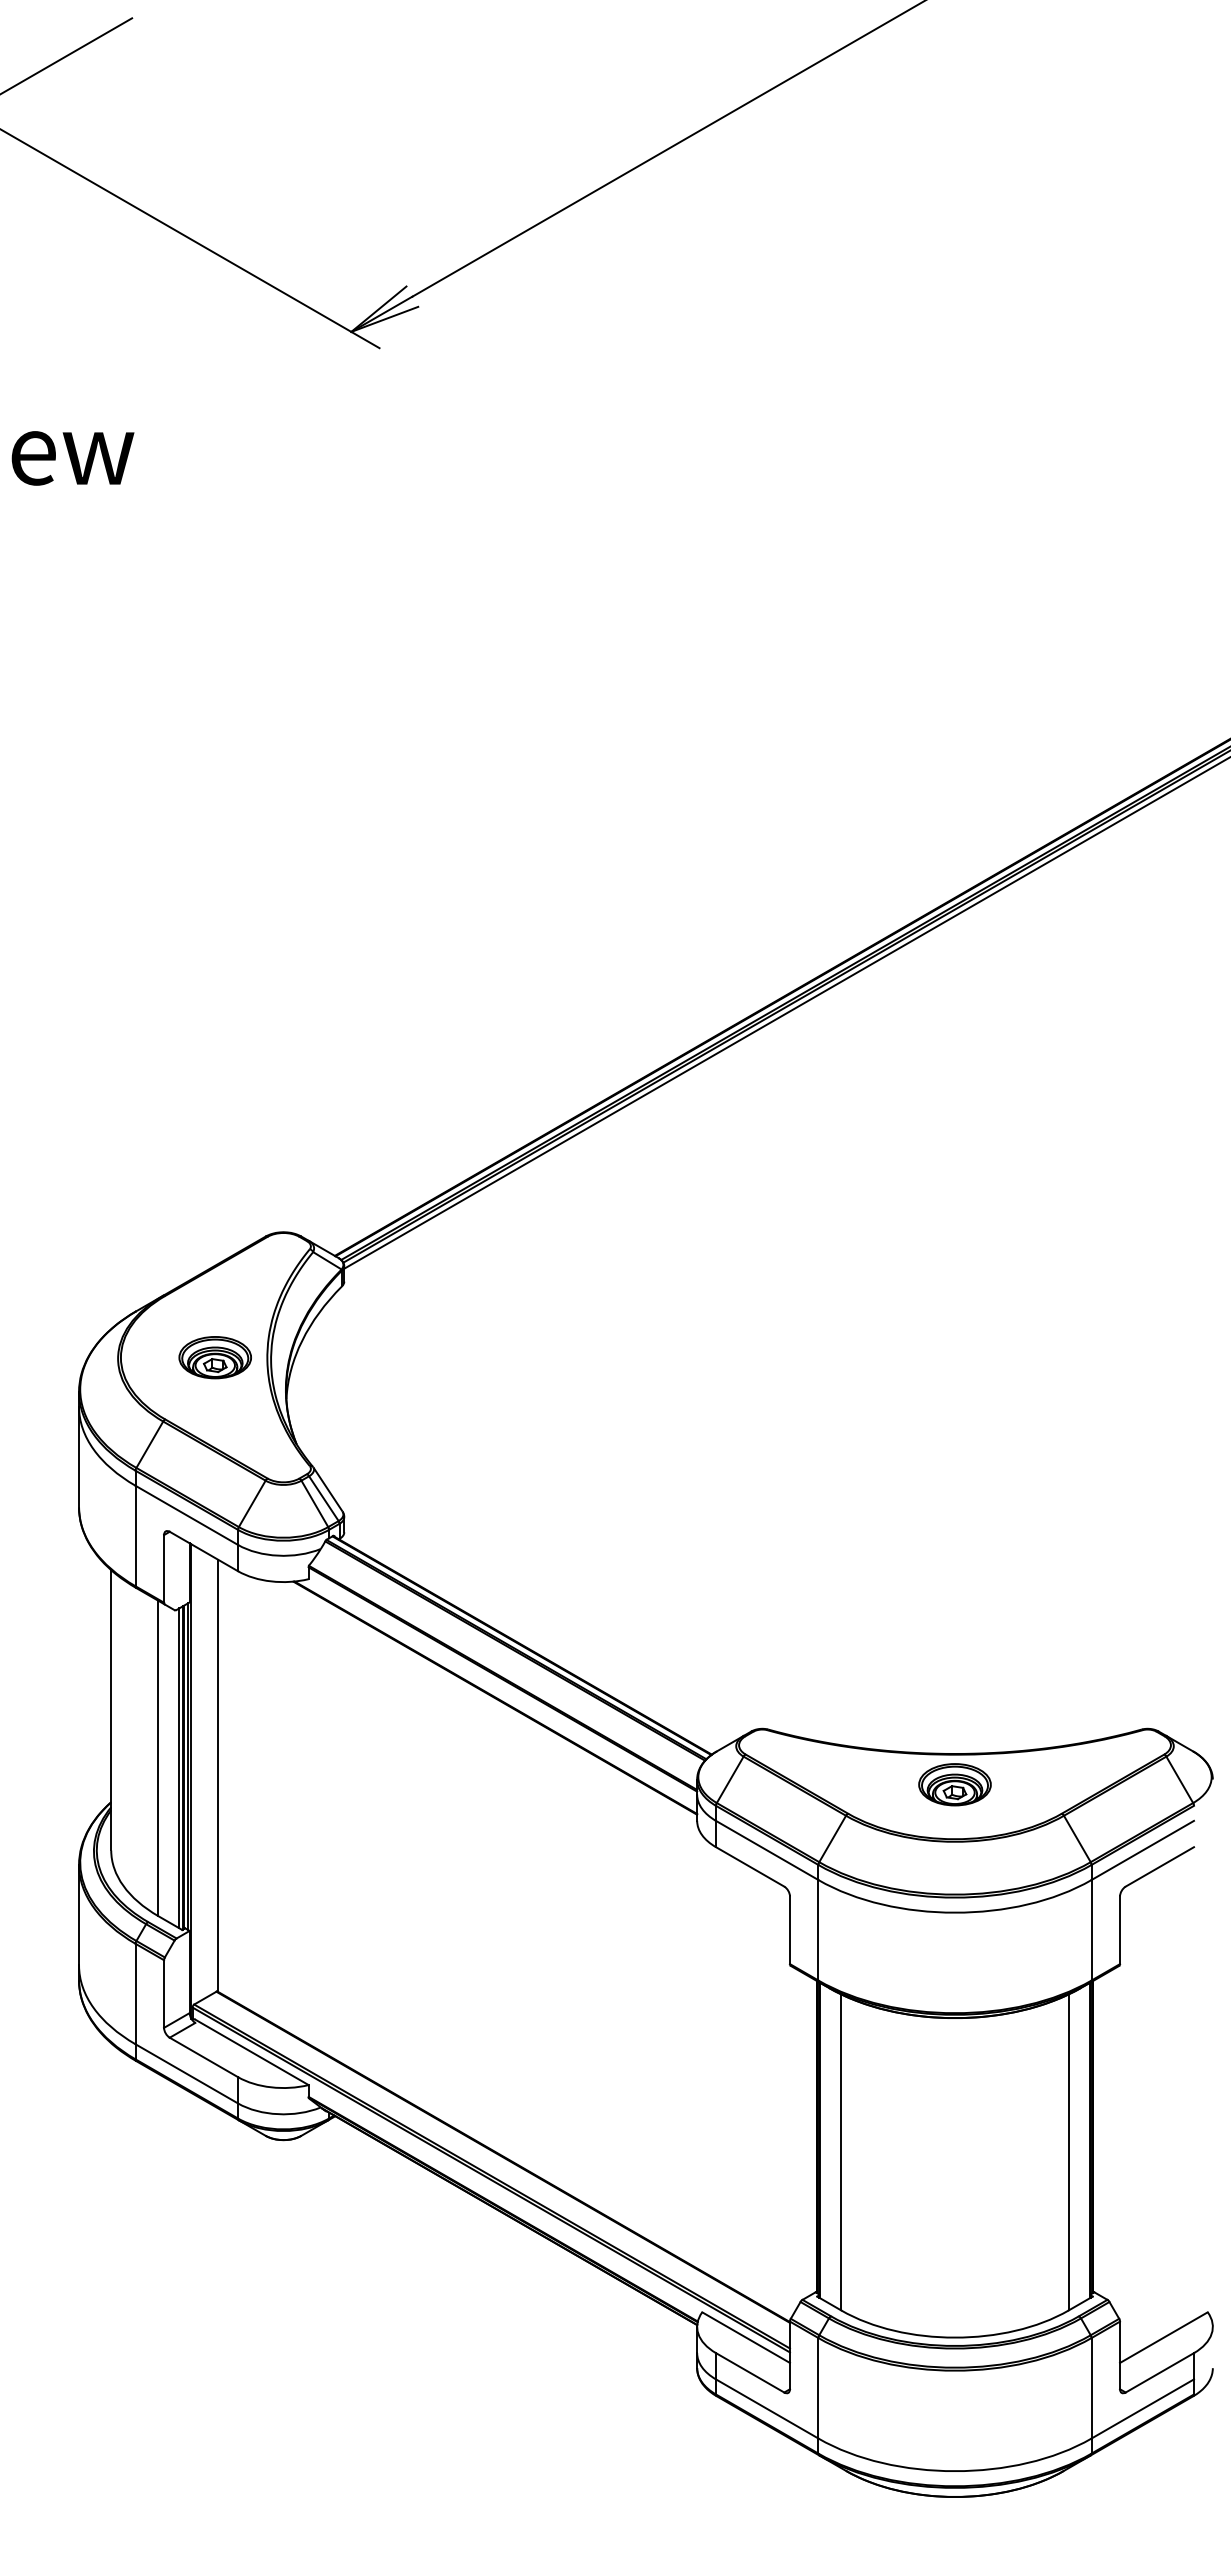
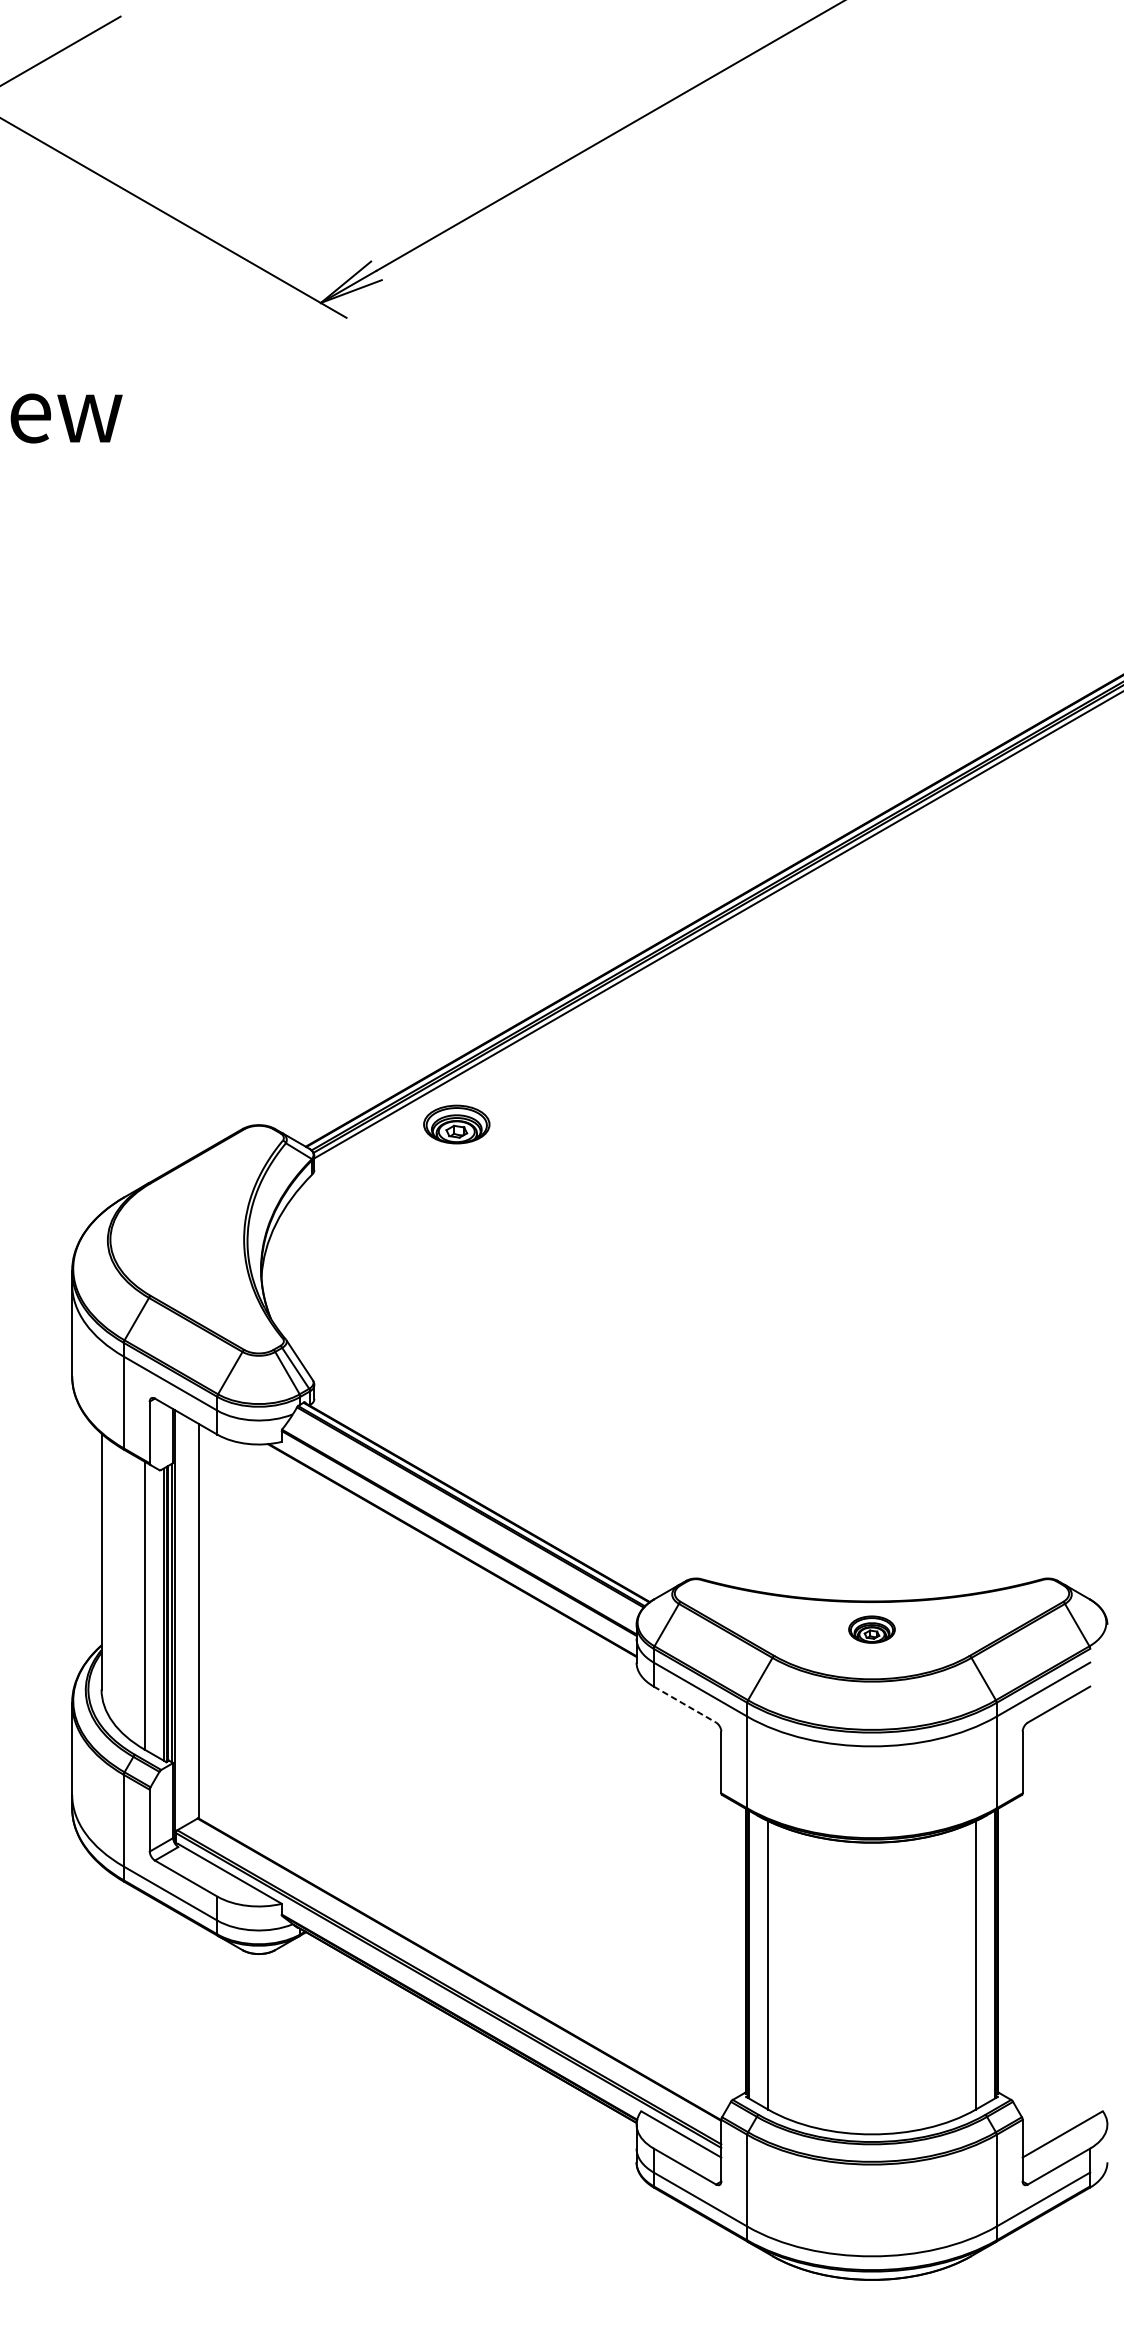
part: (214, 1357) -> (456, 1124), moved
part: (954, 1784) -> (871, 1629), size x0.7
line: (750, 1867) -> (685, 1705), solid -> dashed

